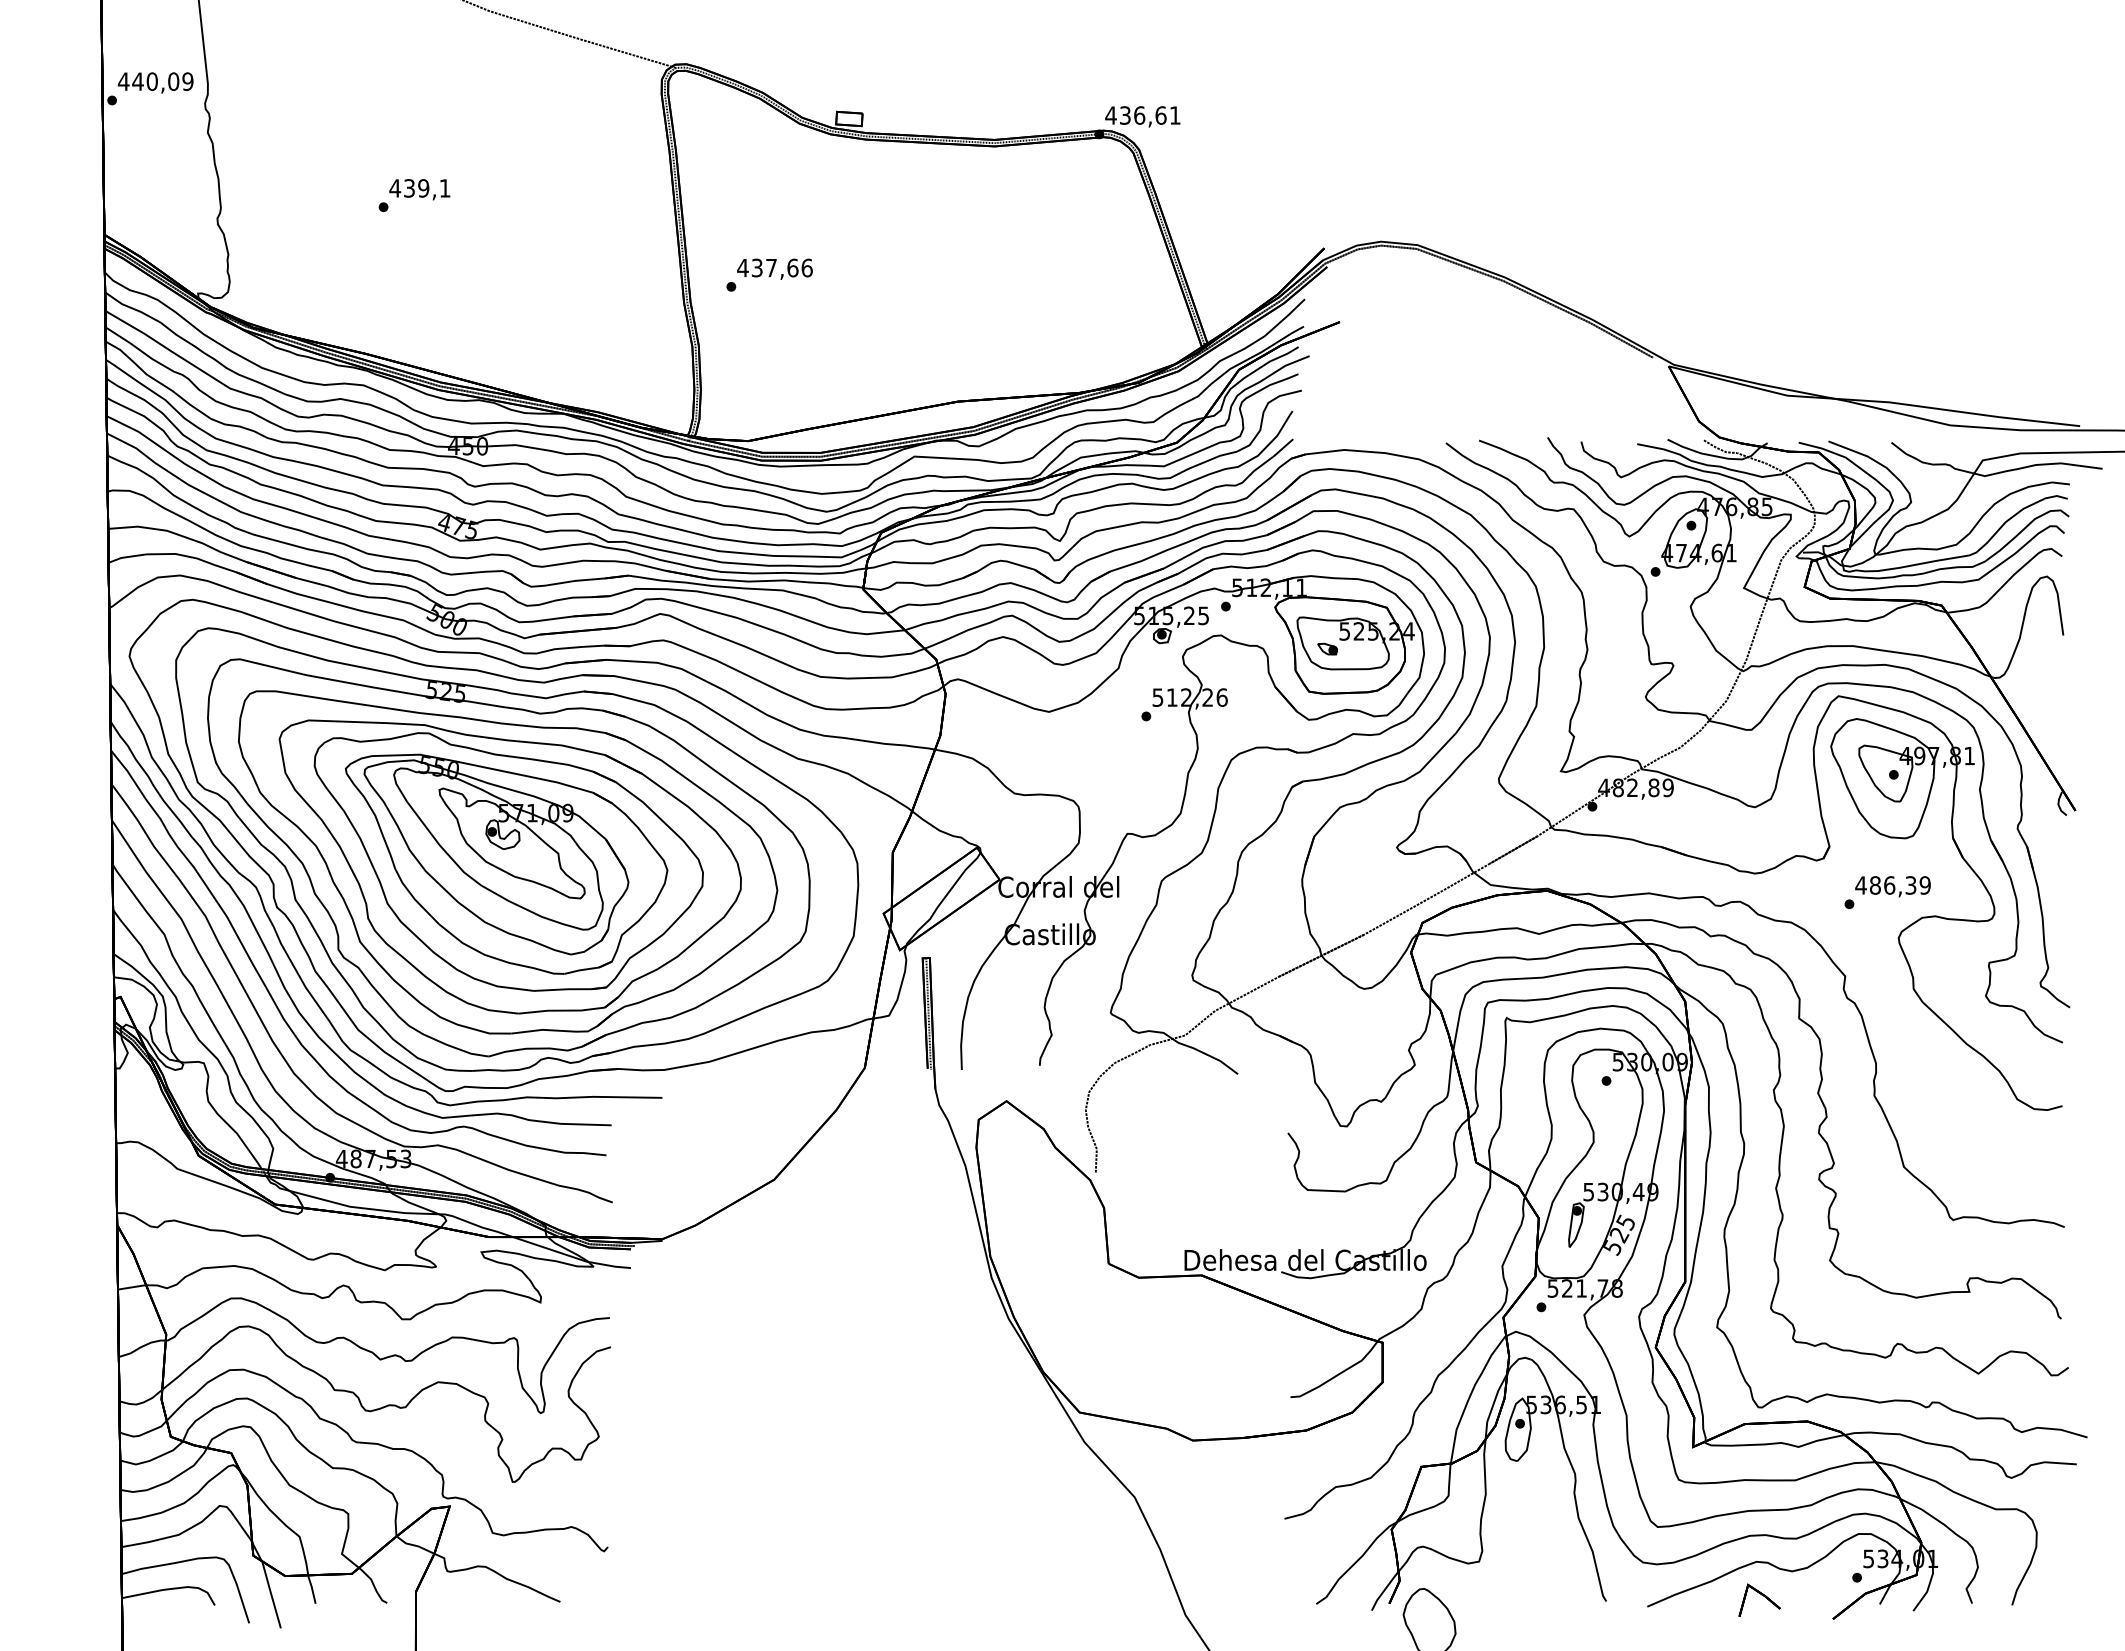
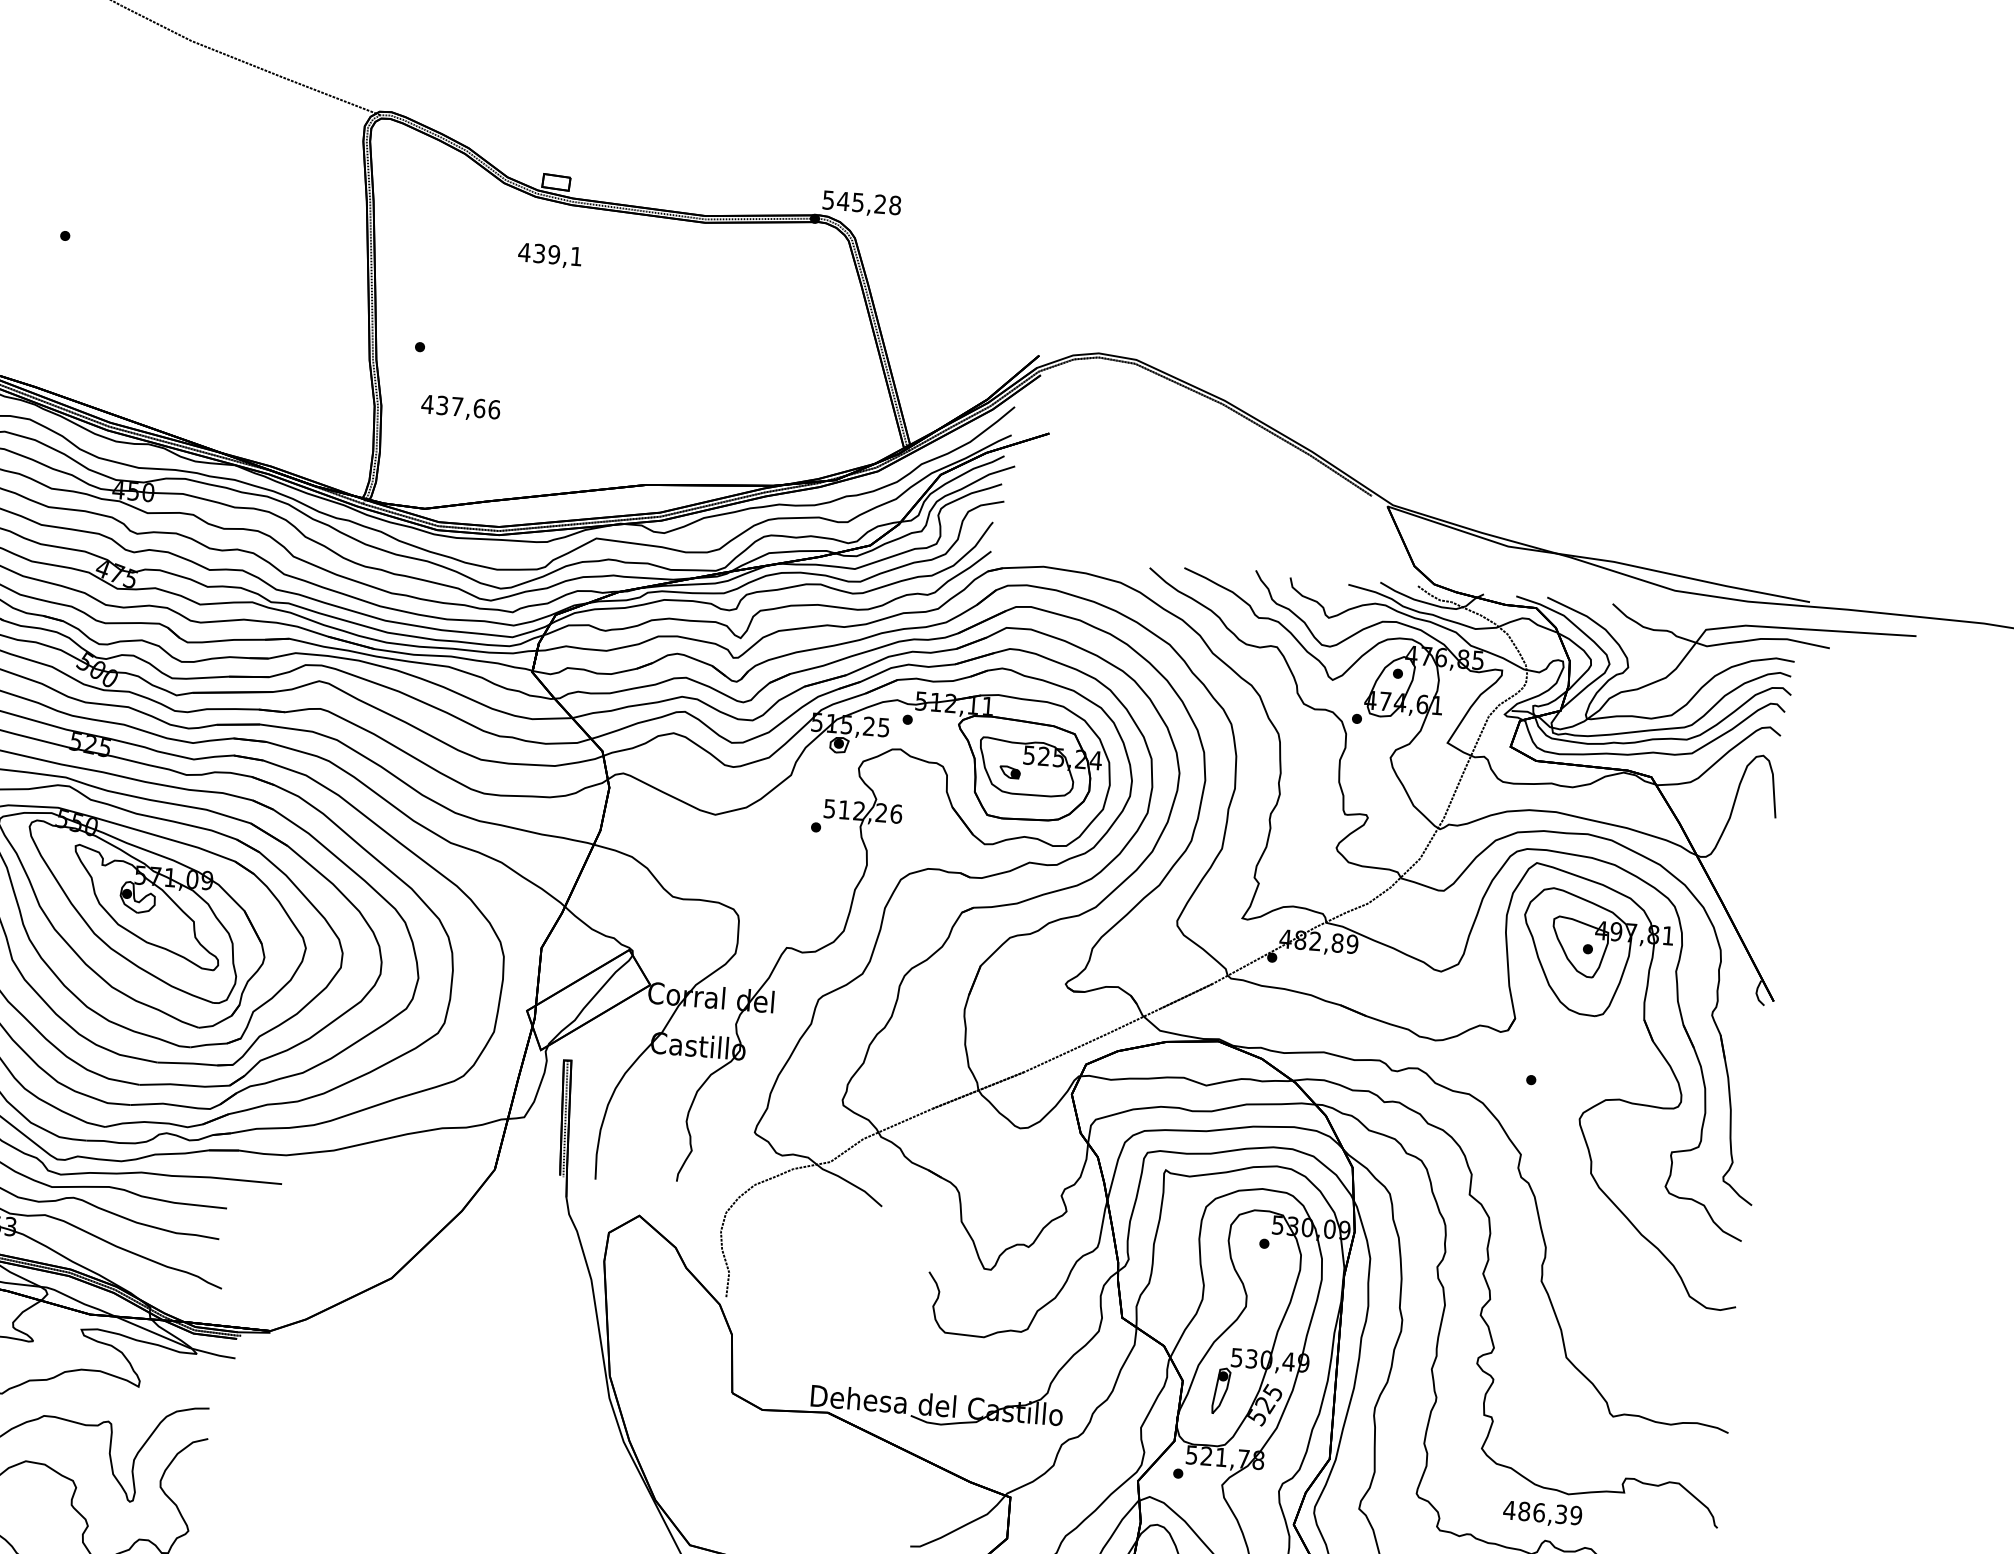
text: (1142, 115) -> (861, 202), 436,61 -> 545,28
text: (419, 189) -> (549, 255), moved
text: (774, 268) -> (460, 407), moved
text: (1892, 886) -> (1542, 1513), moved

